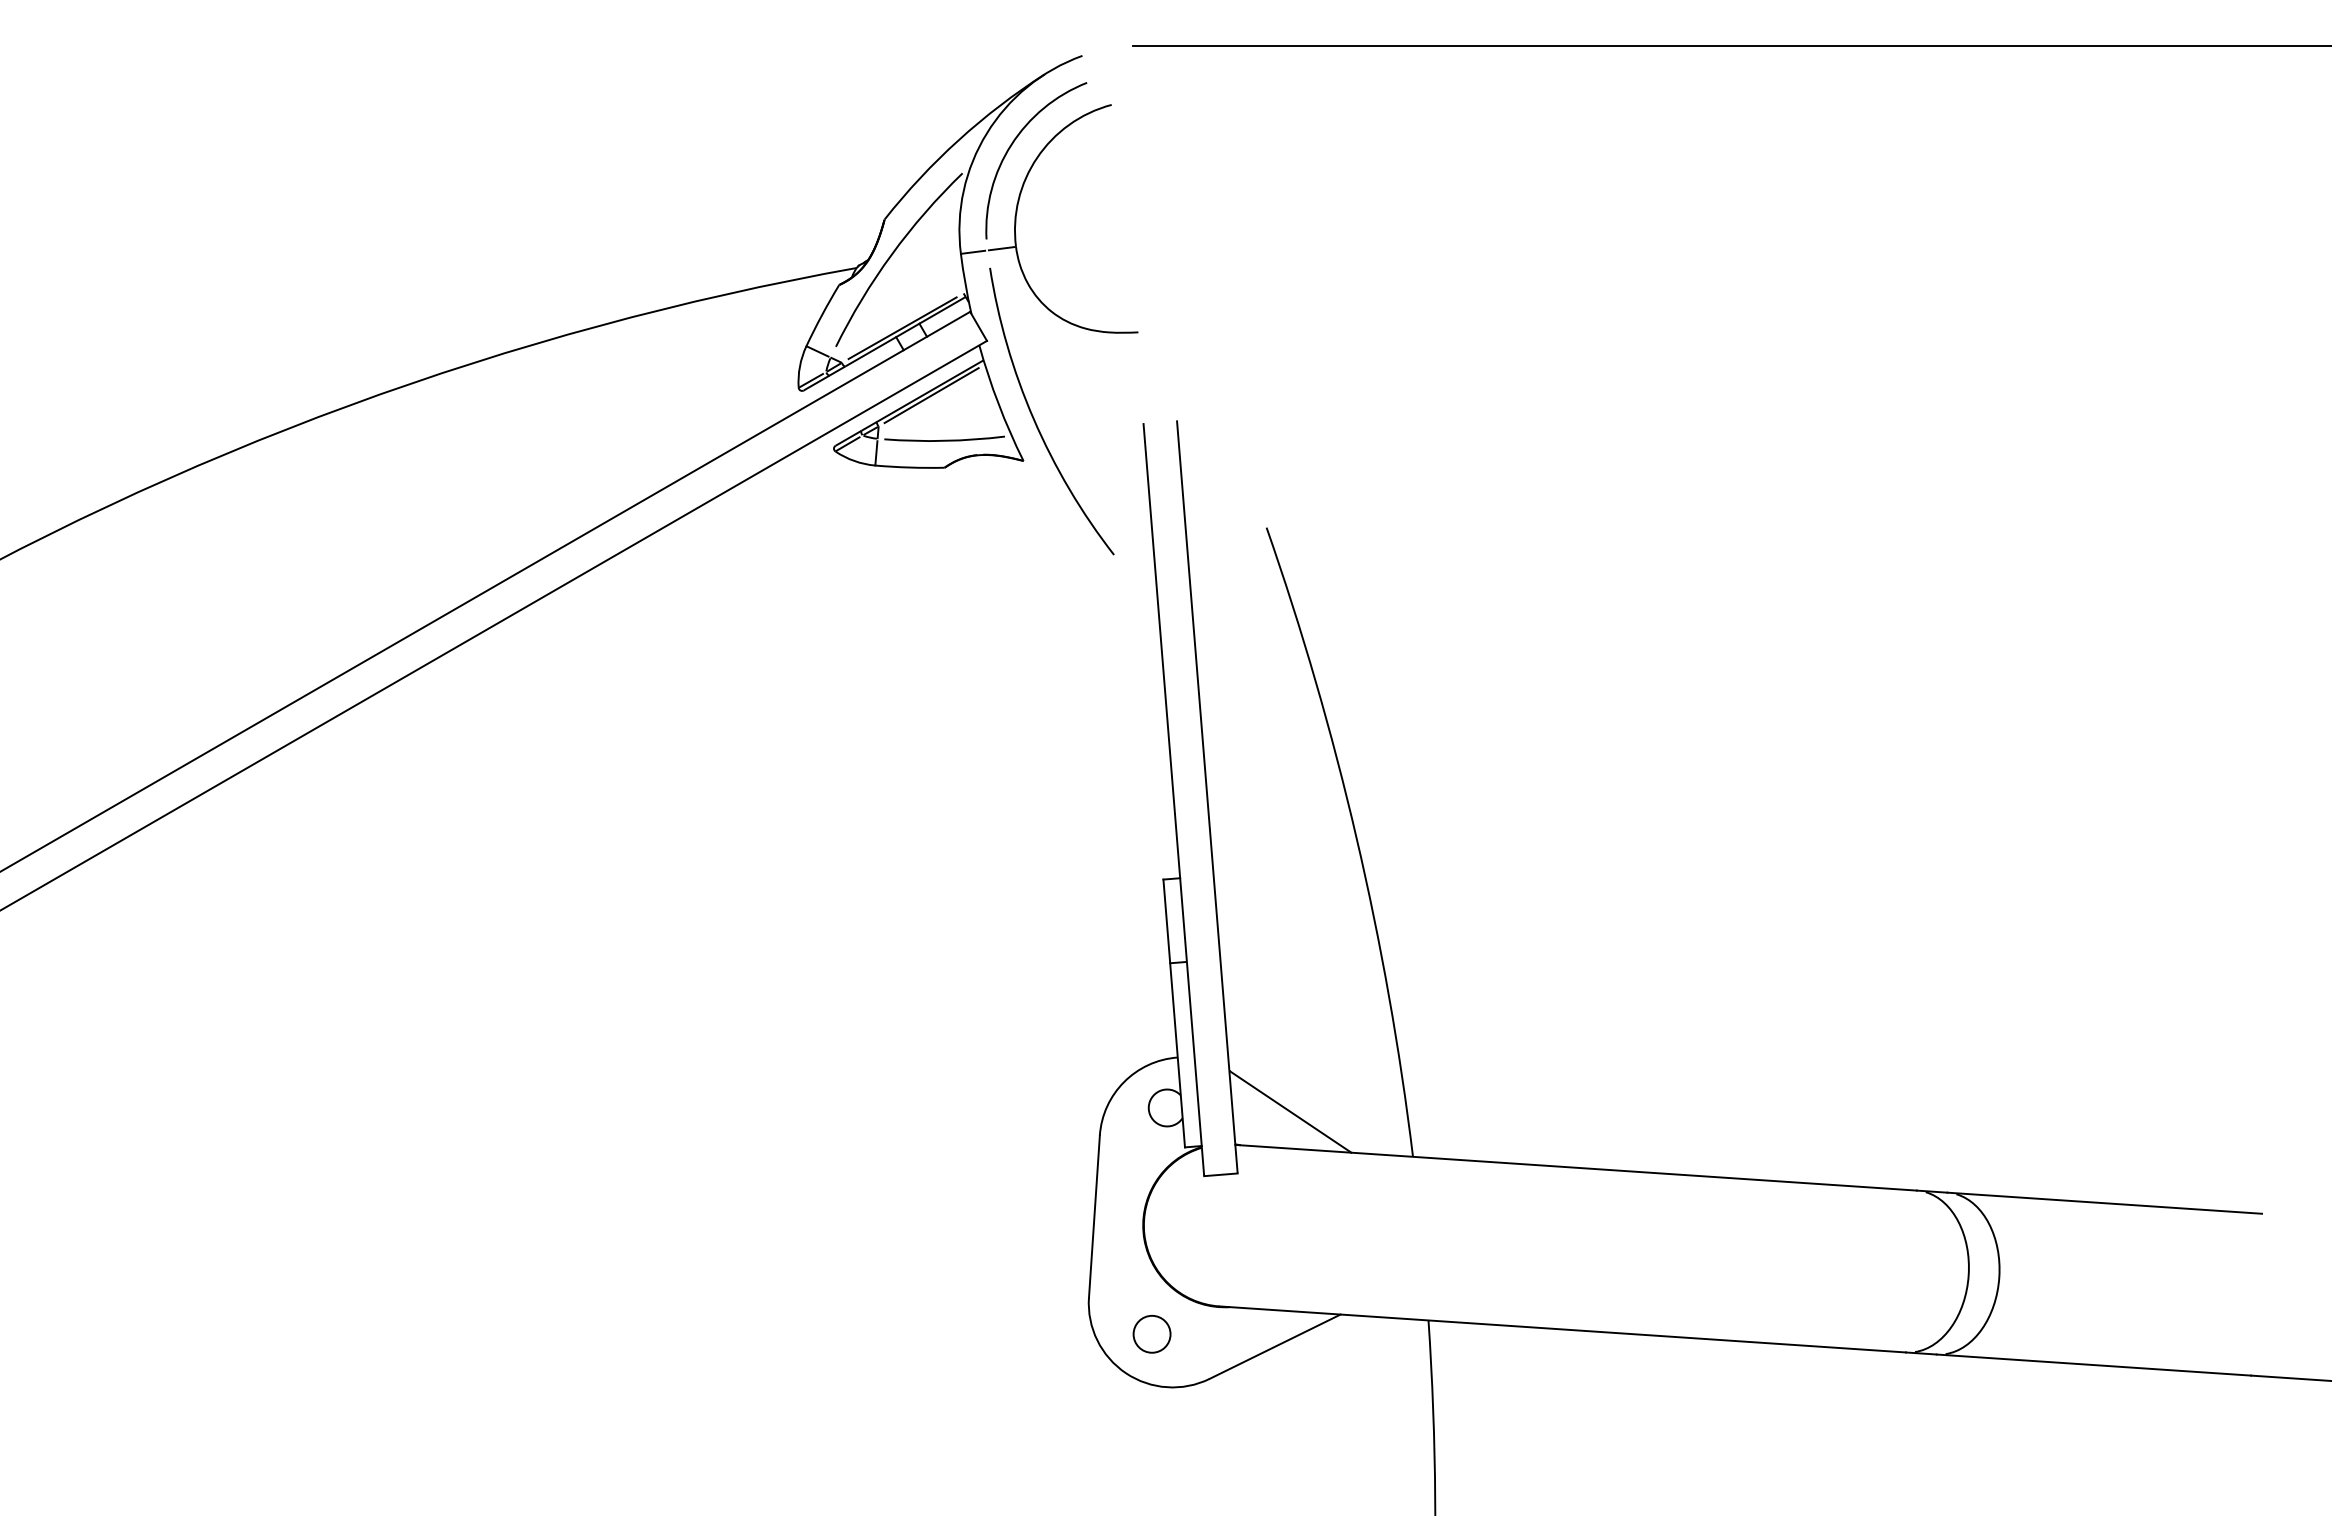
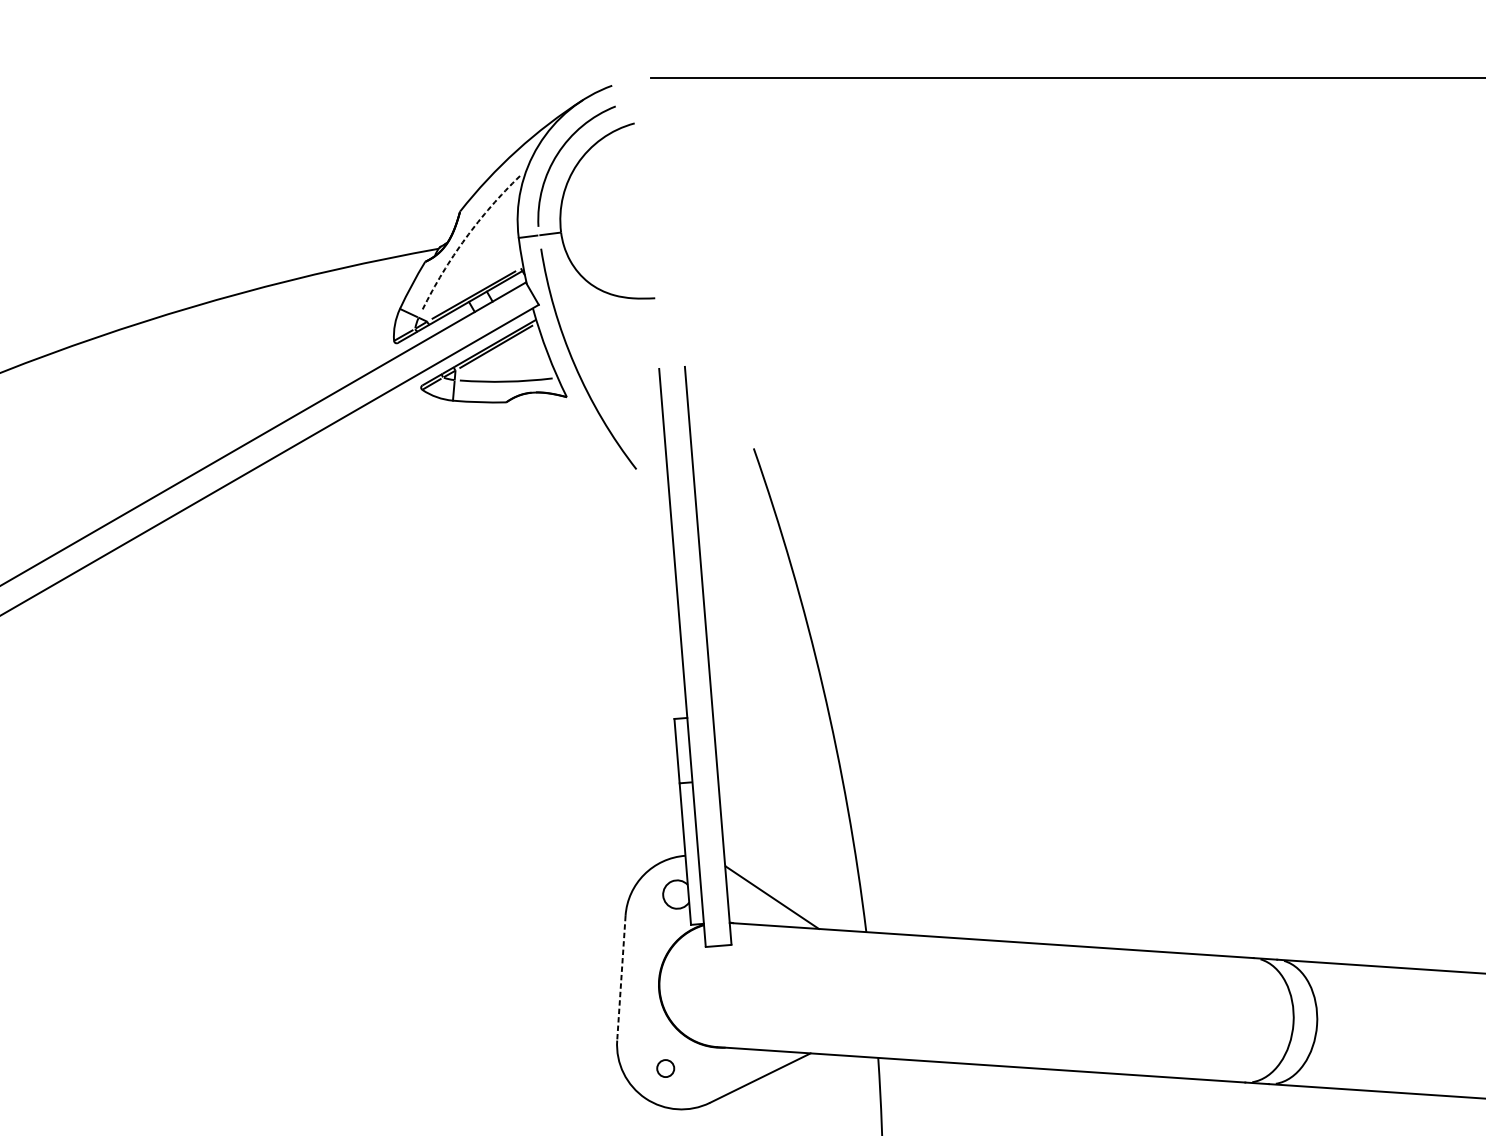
arc: (891, 254) -> (465, 238), solid -> dashed
line: (1094, 1217) -> (621, 978), solid -> dashed
circle: (1151, 1333) -> (665, 1067), size x0.6

